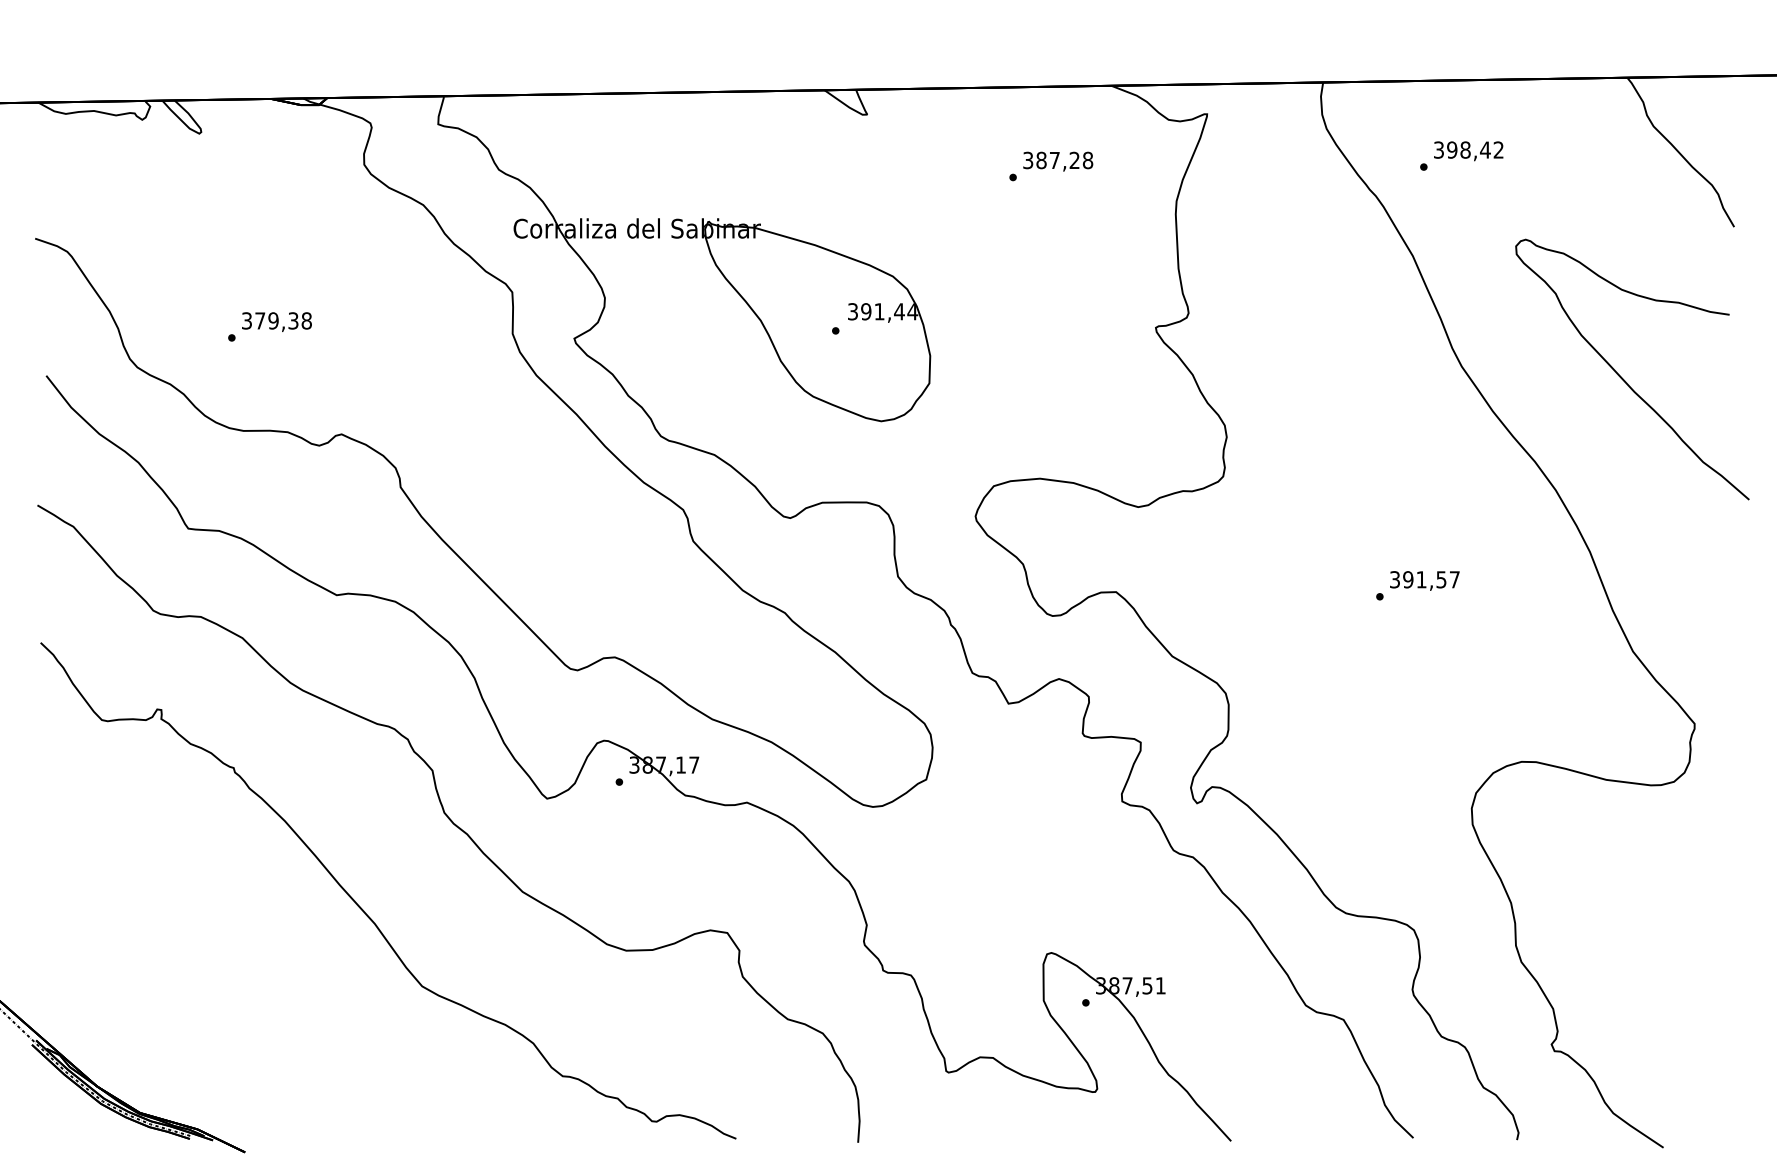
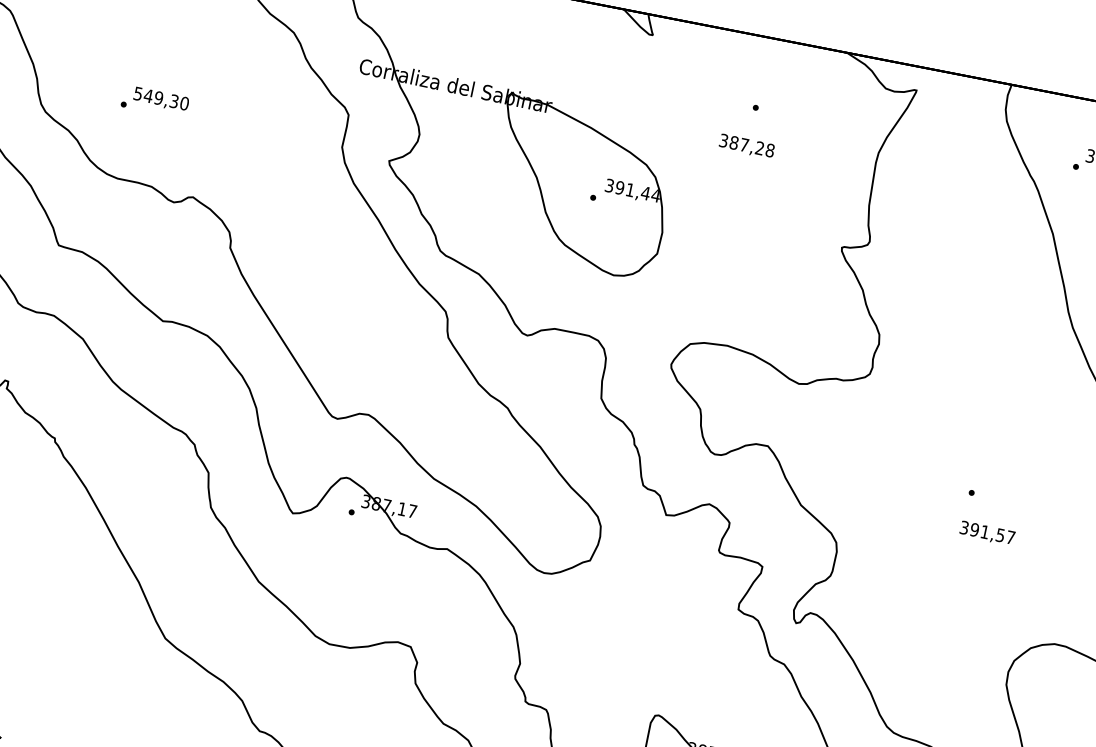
text: (1058, 161) -> (747, 146), moved
text: (276, 320) -> (161, 98), 379,38 -> 549,30
text: (1424, 580) -> (987, 533), moved

